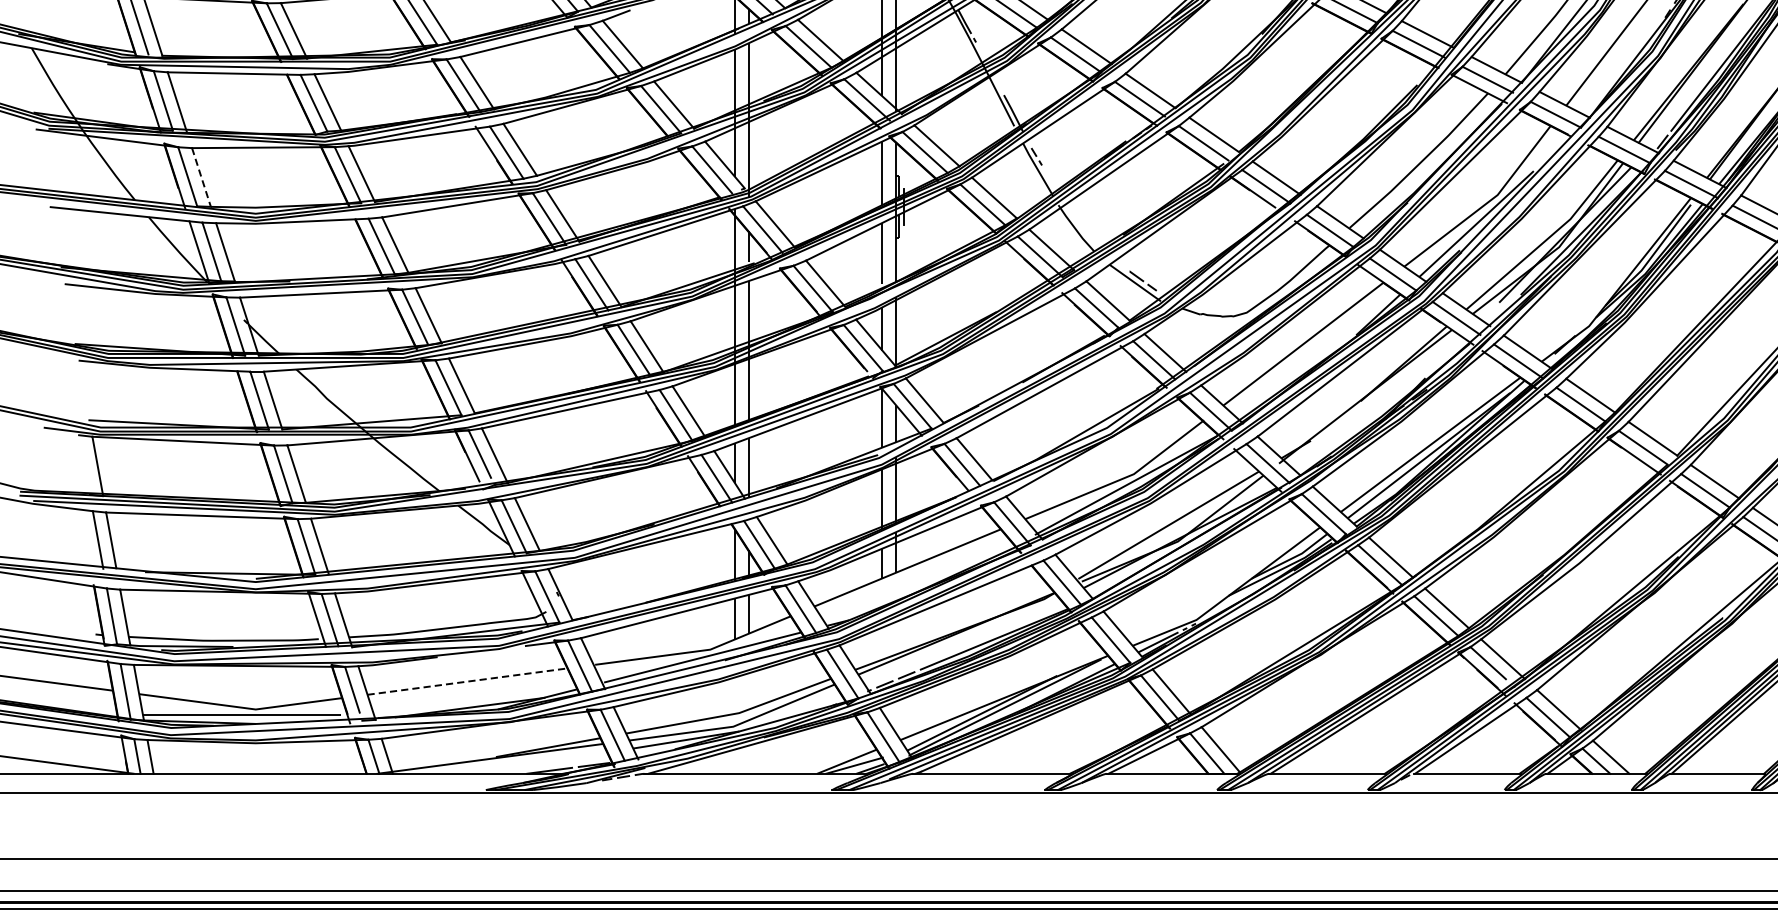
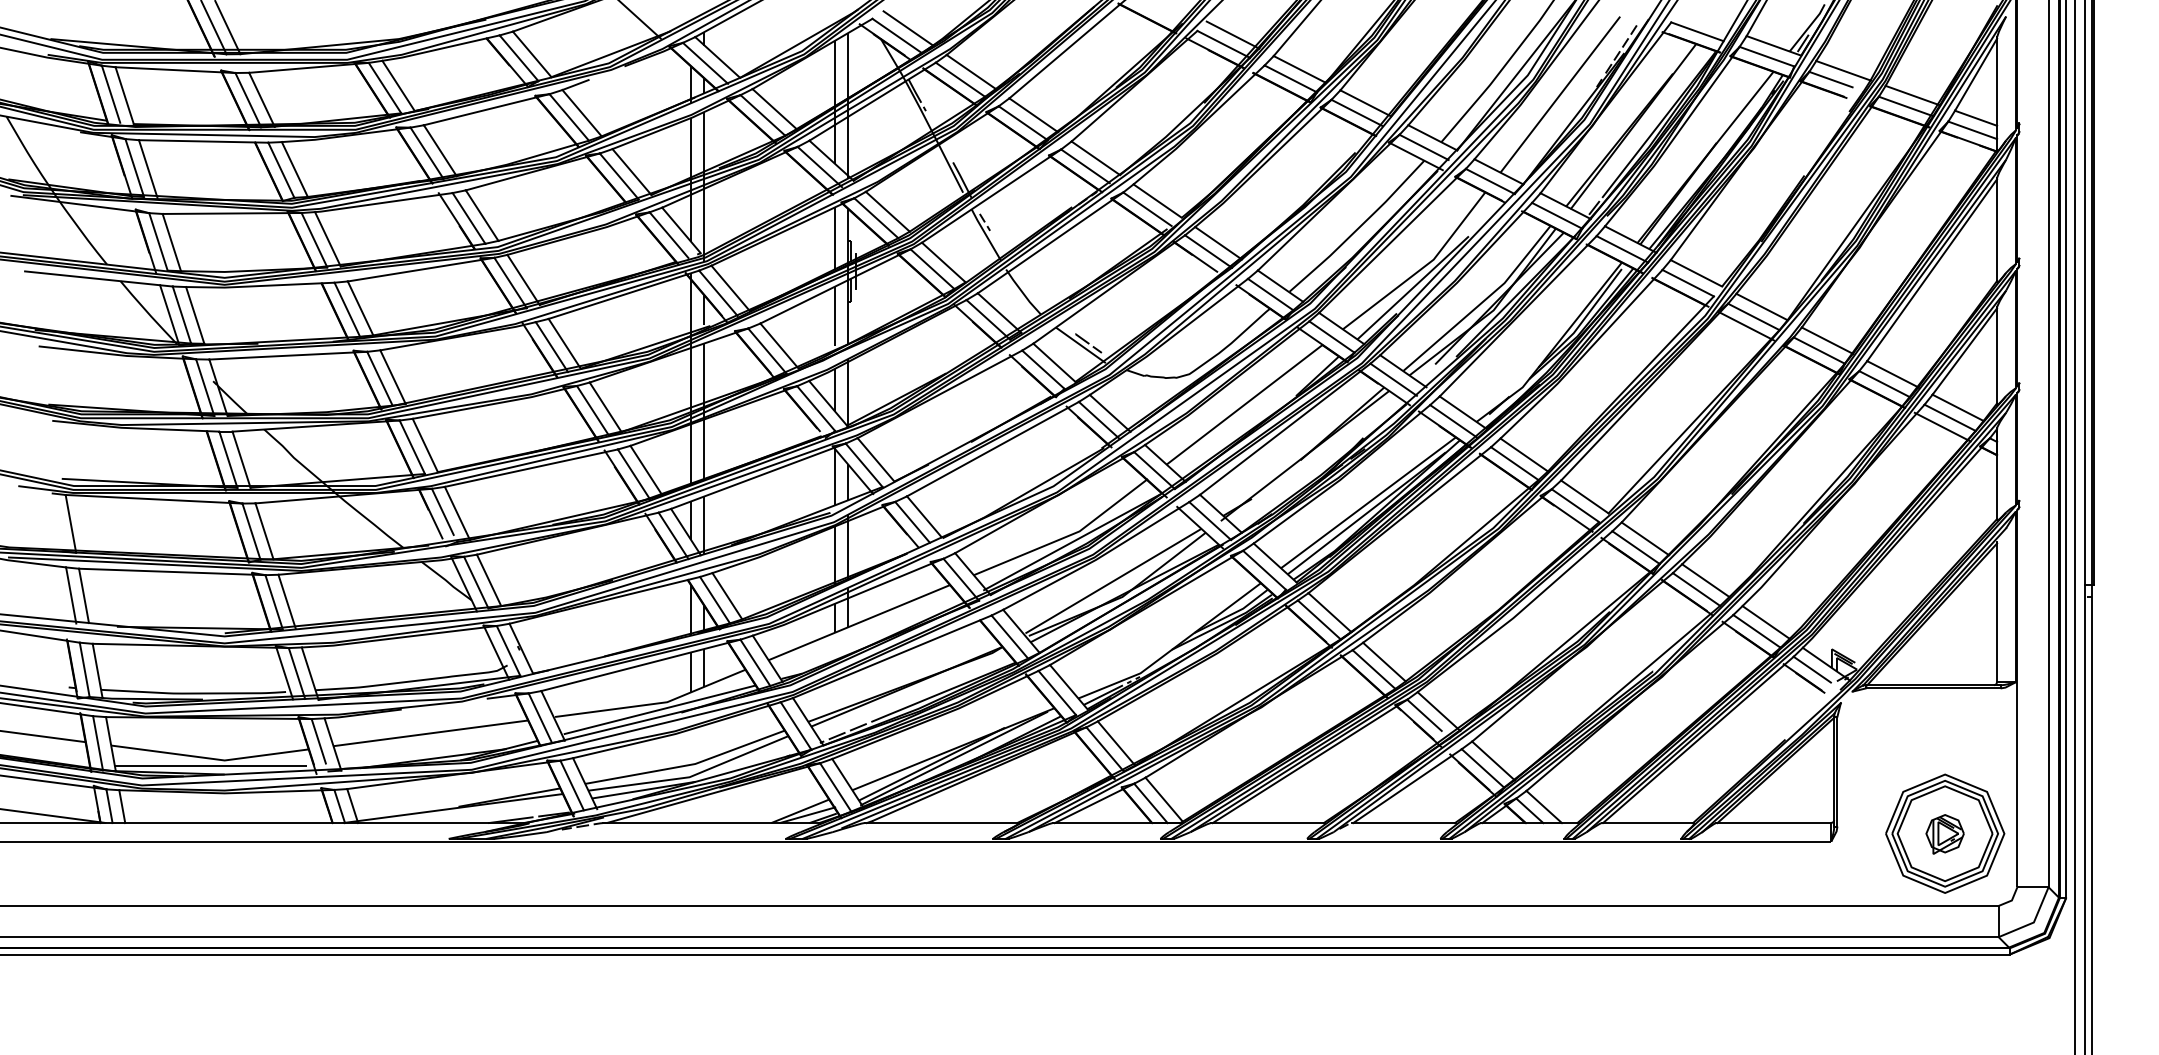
line: (201, 178) -> (171, 243), dashed -> solid
line: (469, 681) -> (432, 733), dashed -> solid

